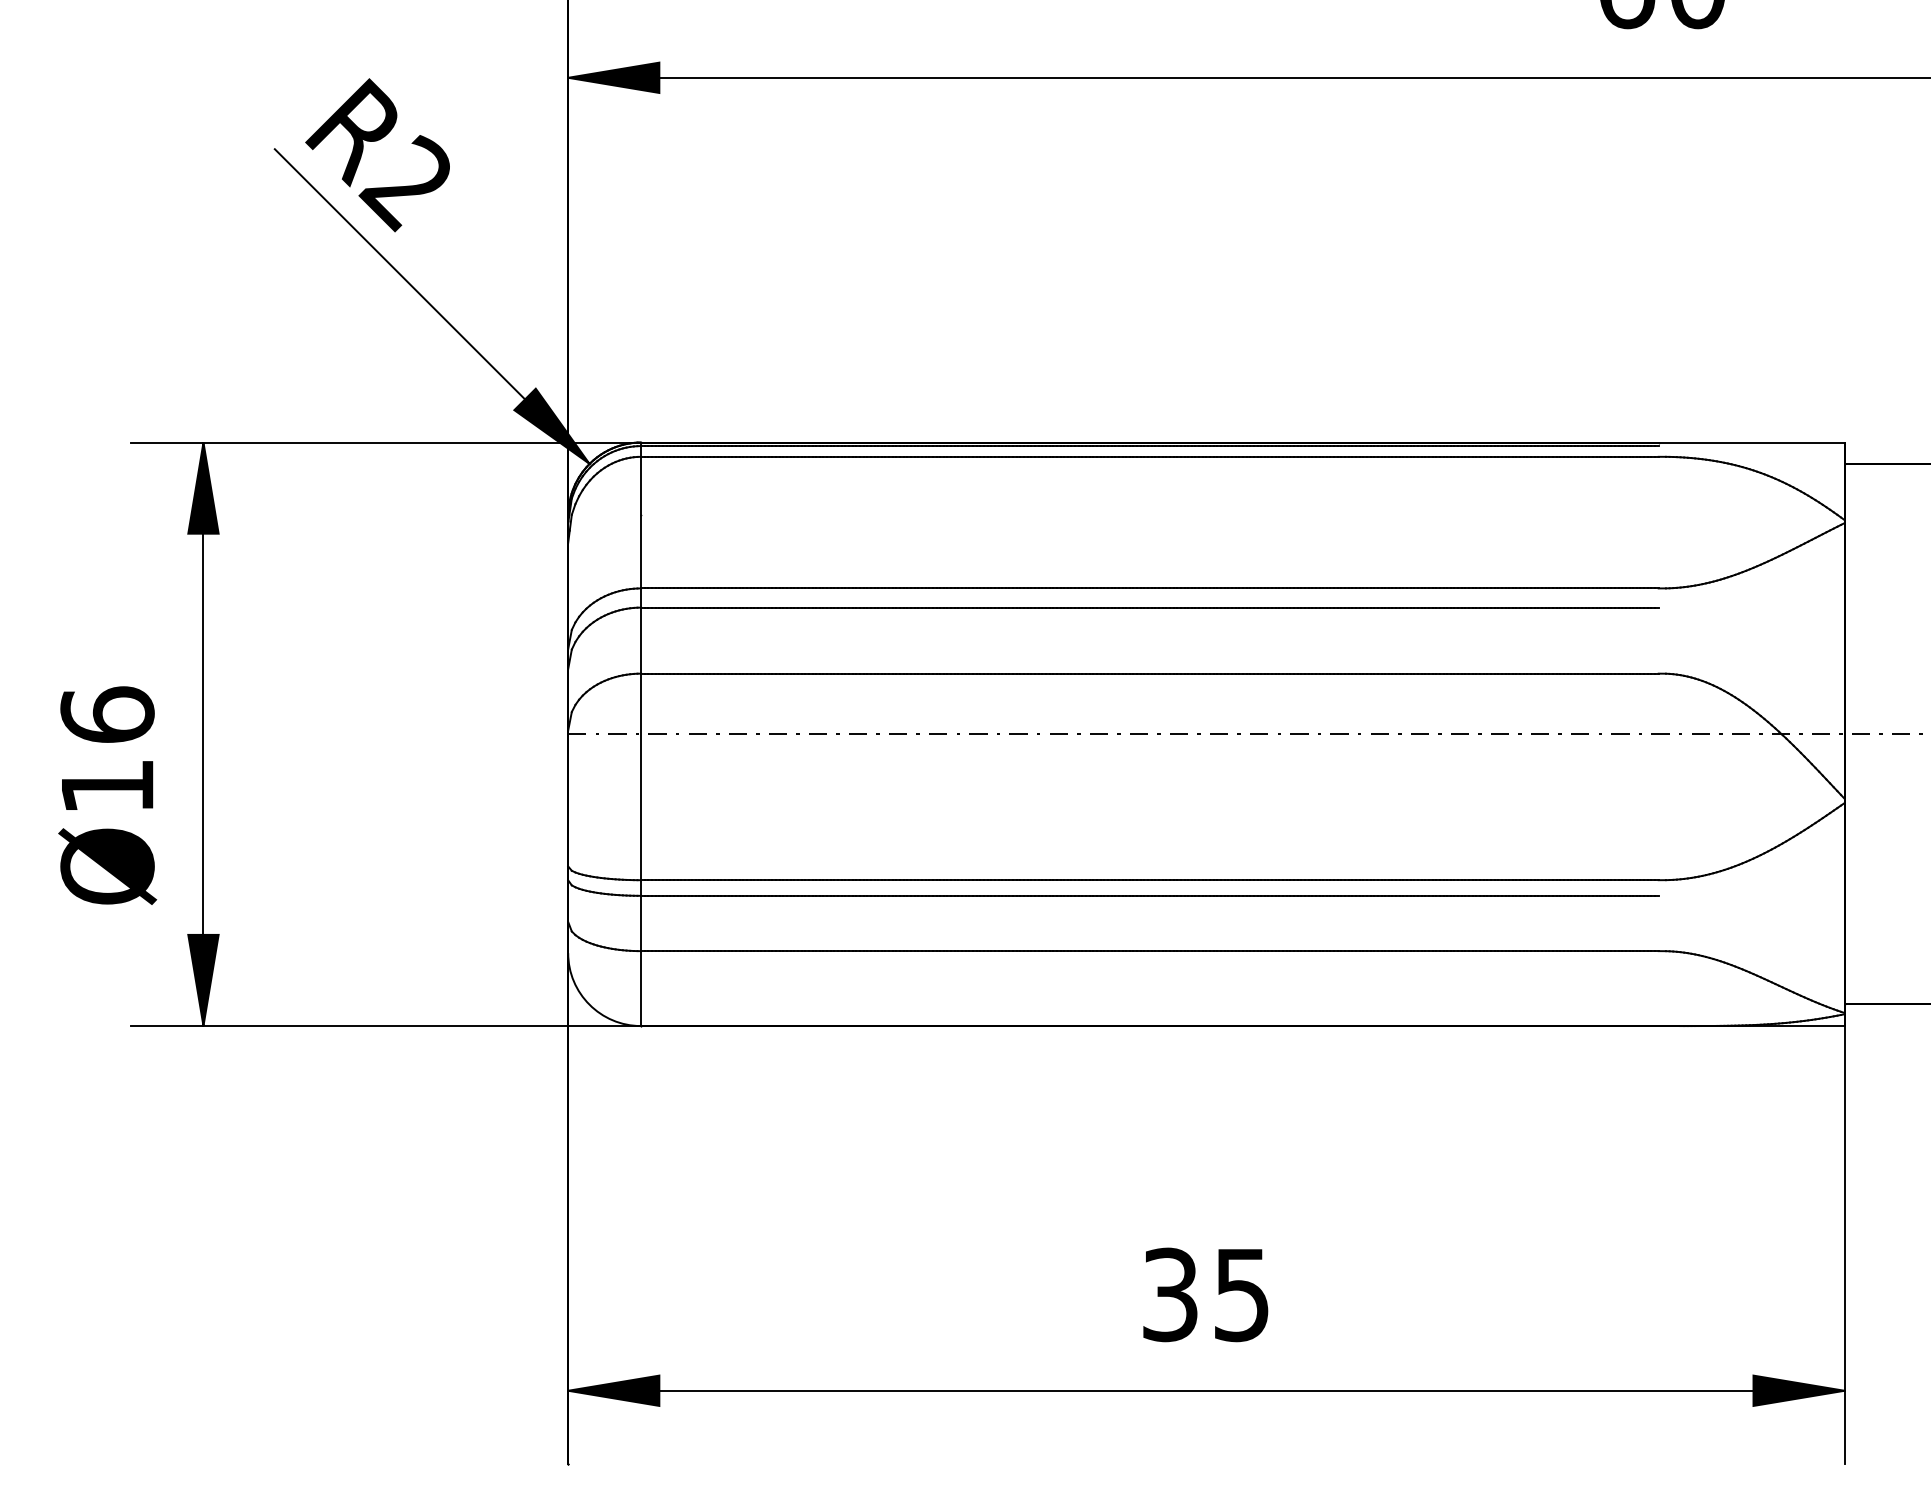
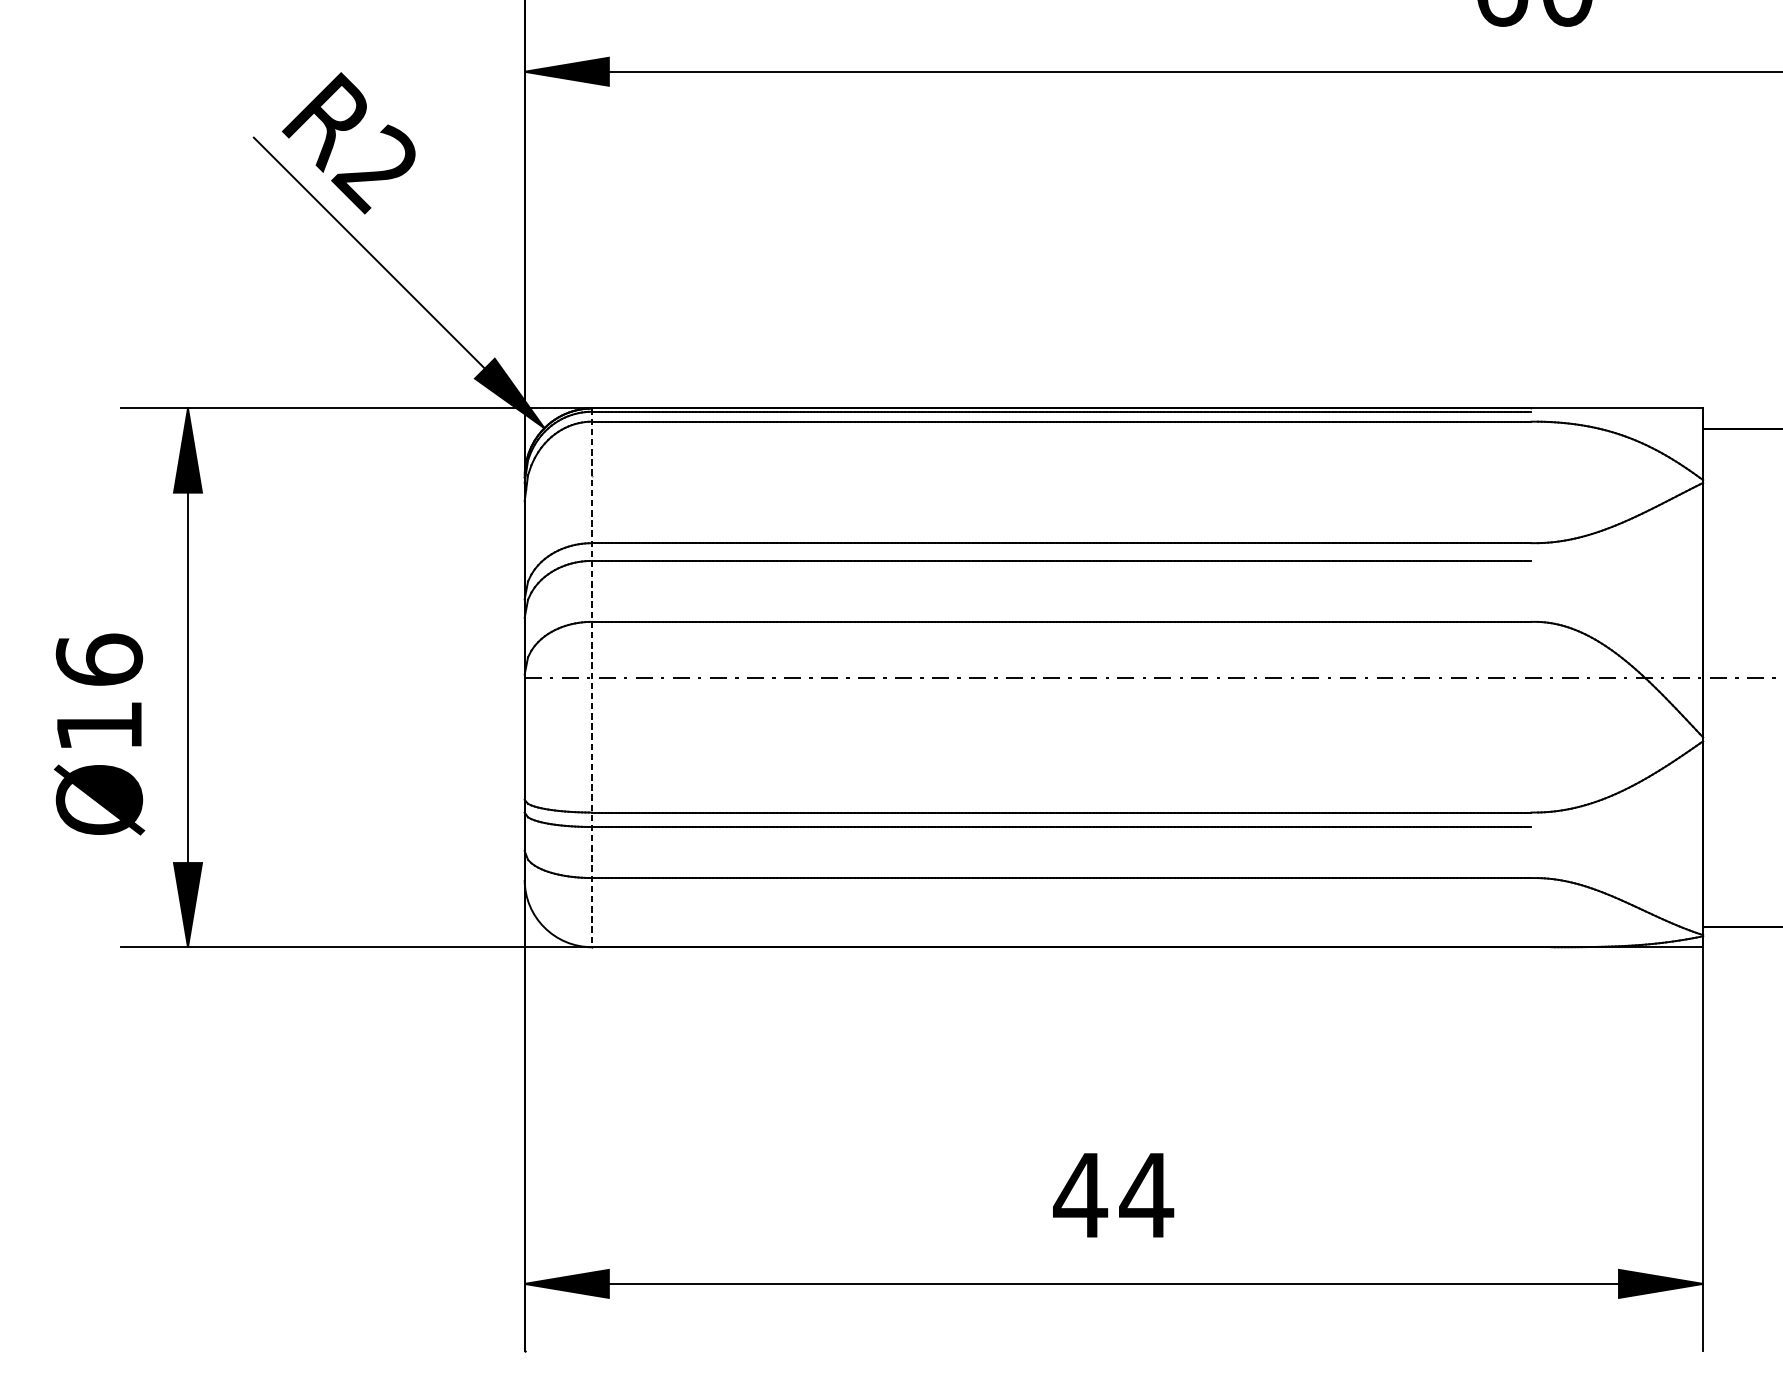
line: (641, 734) -> (592, 678), solid -> dashed
text: (1205, 1294) -> (1113, 1195), 35 -> 44

